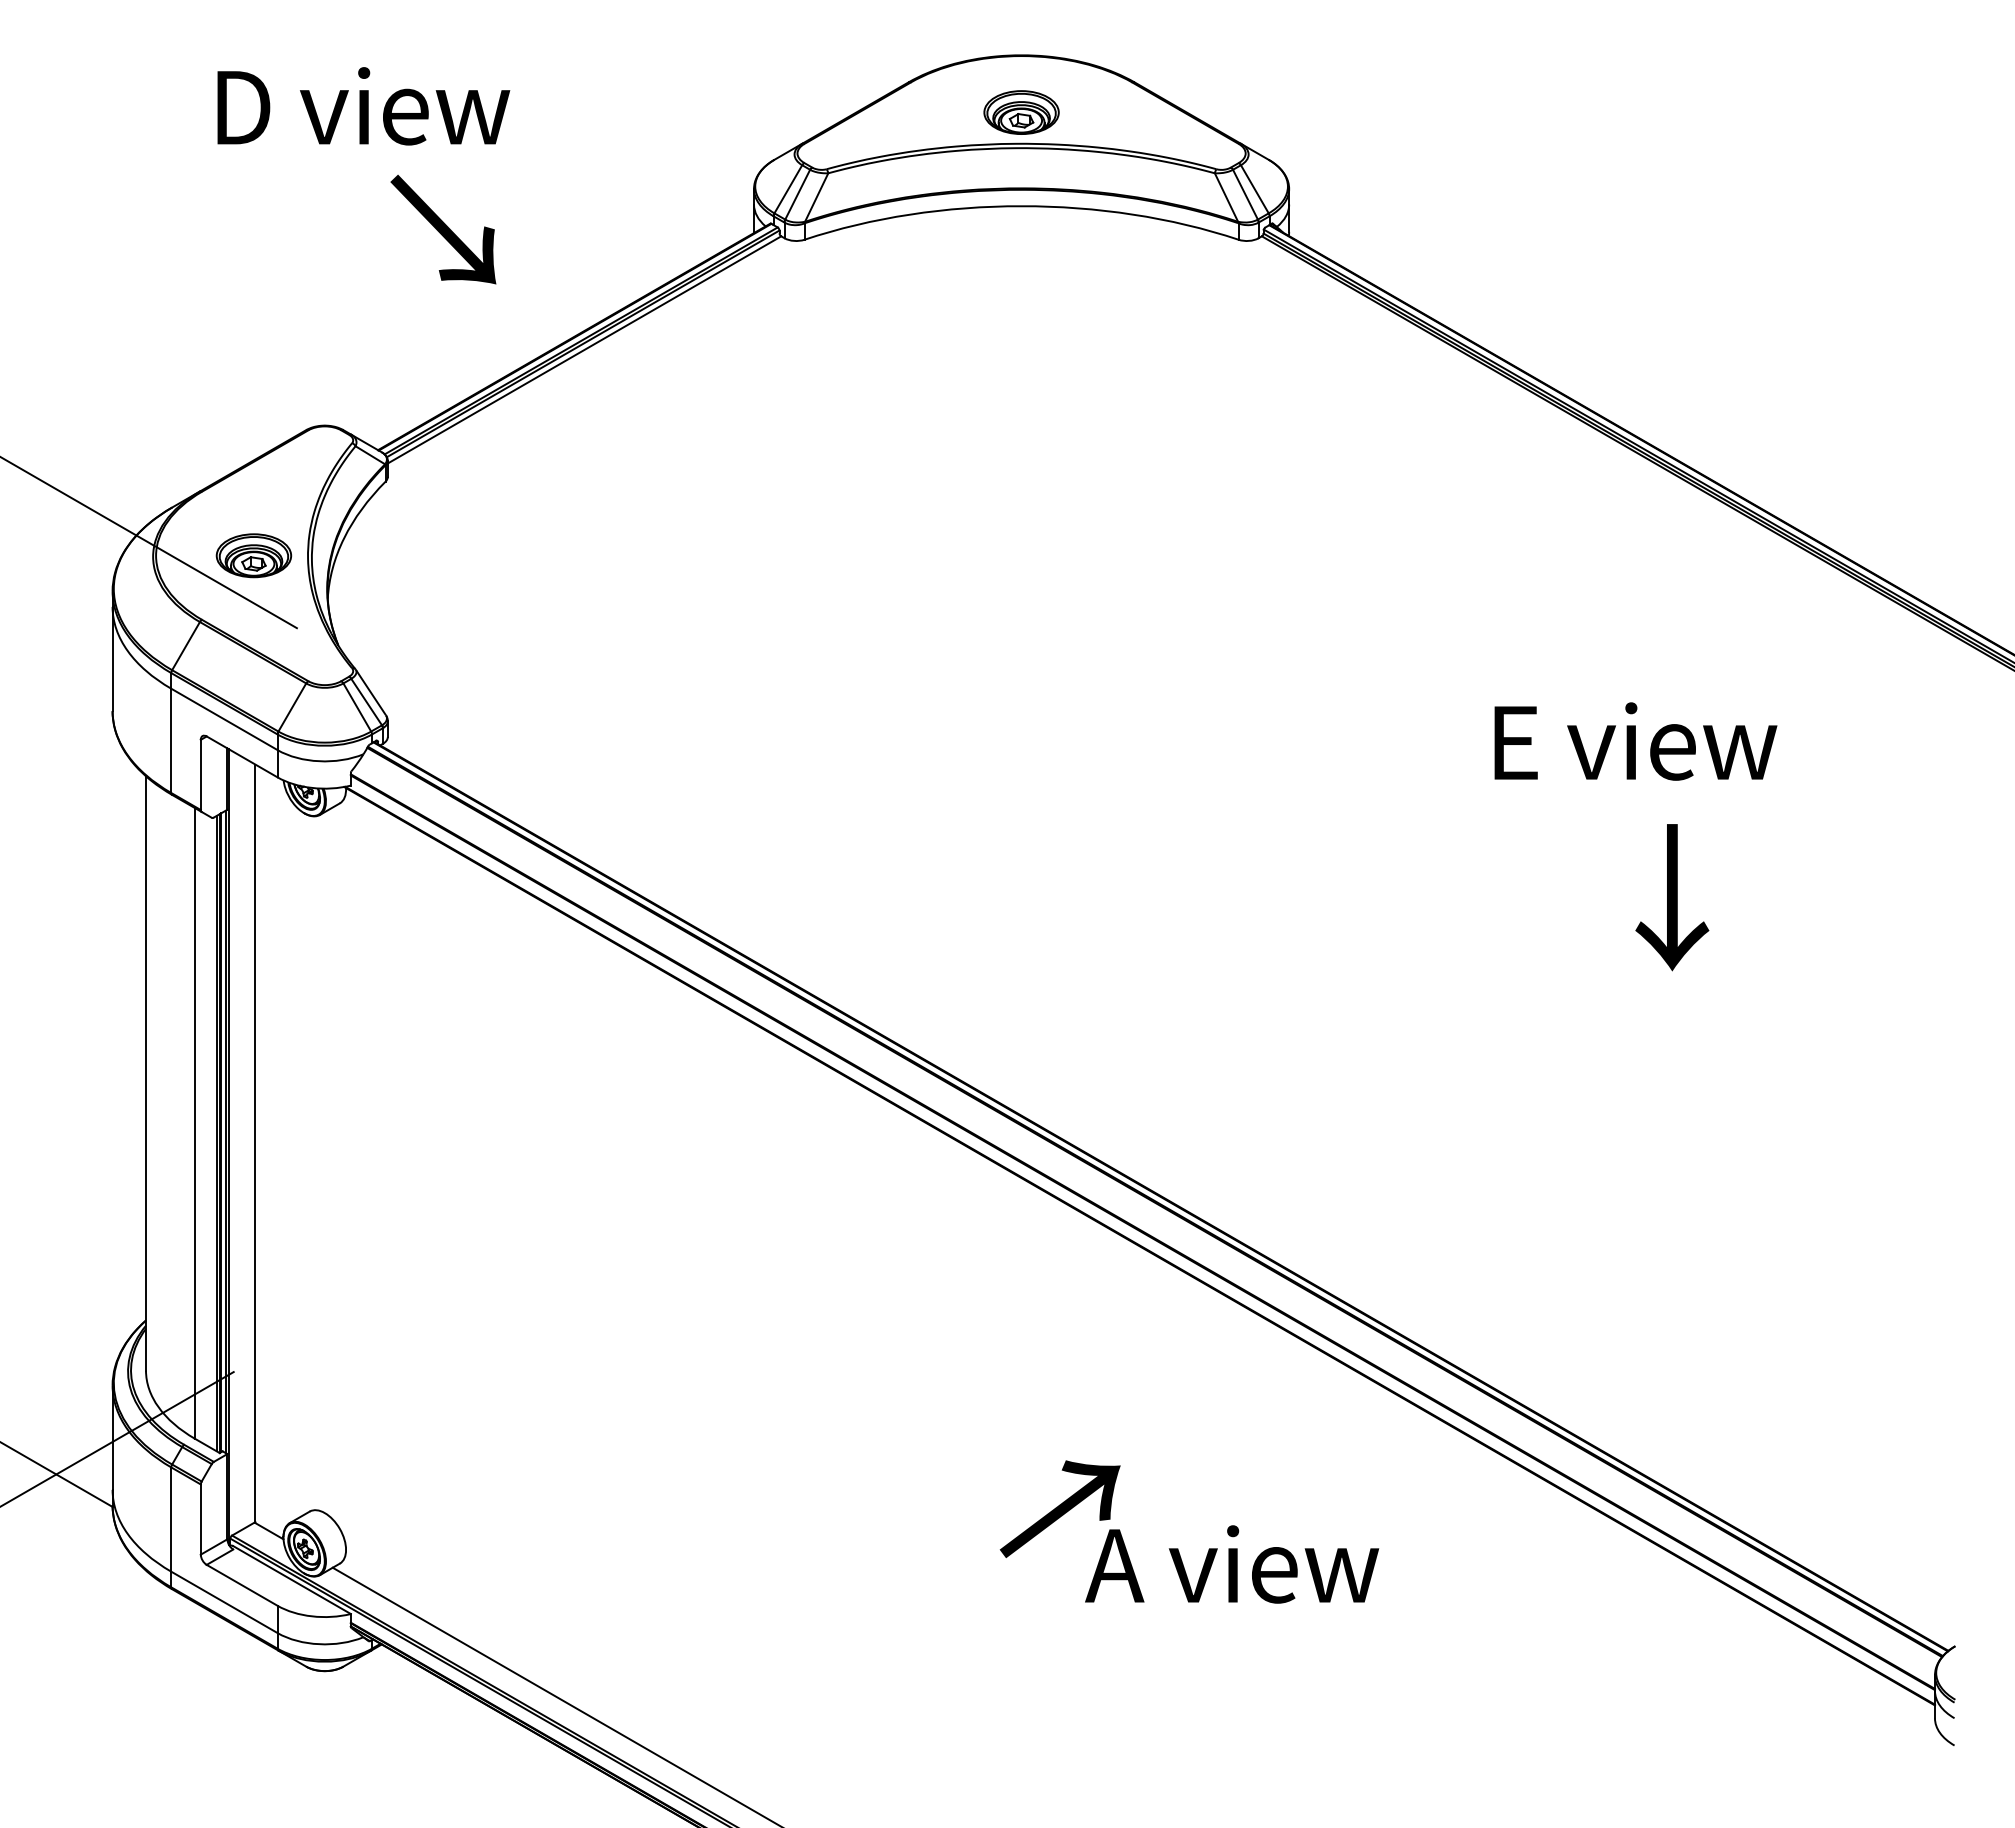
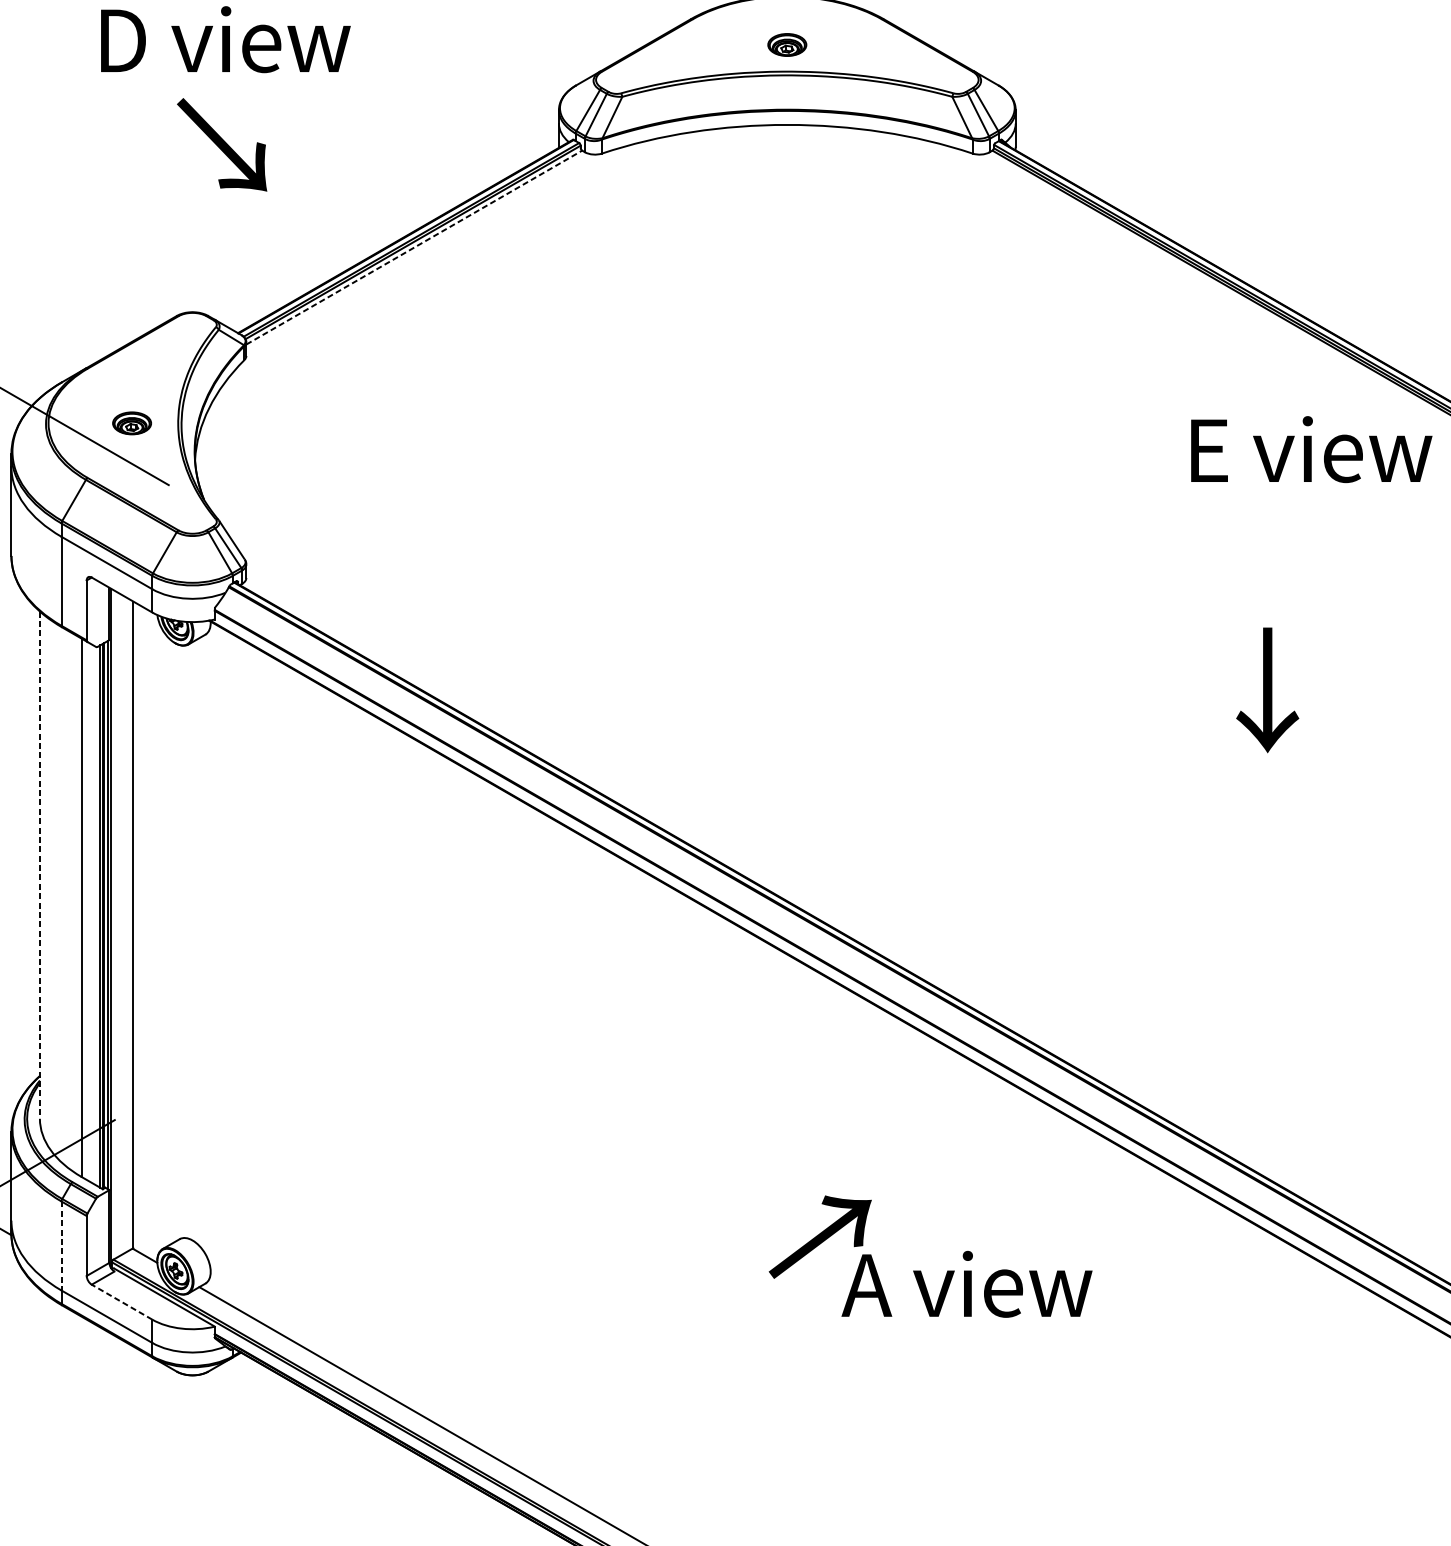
part: (1021, 112) -> (787, 44), size x0.6
text: (443, 229) -> (222, 144), moved
line: (584, 349) -> (414, 247), solid -> dashed
part: (253, 555) -> (131, 423), size x0.6
text: (1635, 741) -> (1311, 449), moved
text: (1672, 897) -> (1267, 690), moved
line: (146, 1073) -> (40, 865), solid -> dashed
line: (171, 1520) -> (61, 1246), solid -> dashed
line: (242, 1585) -> (122, 1302), solid -> dashed

